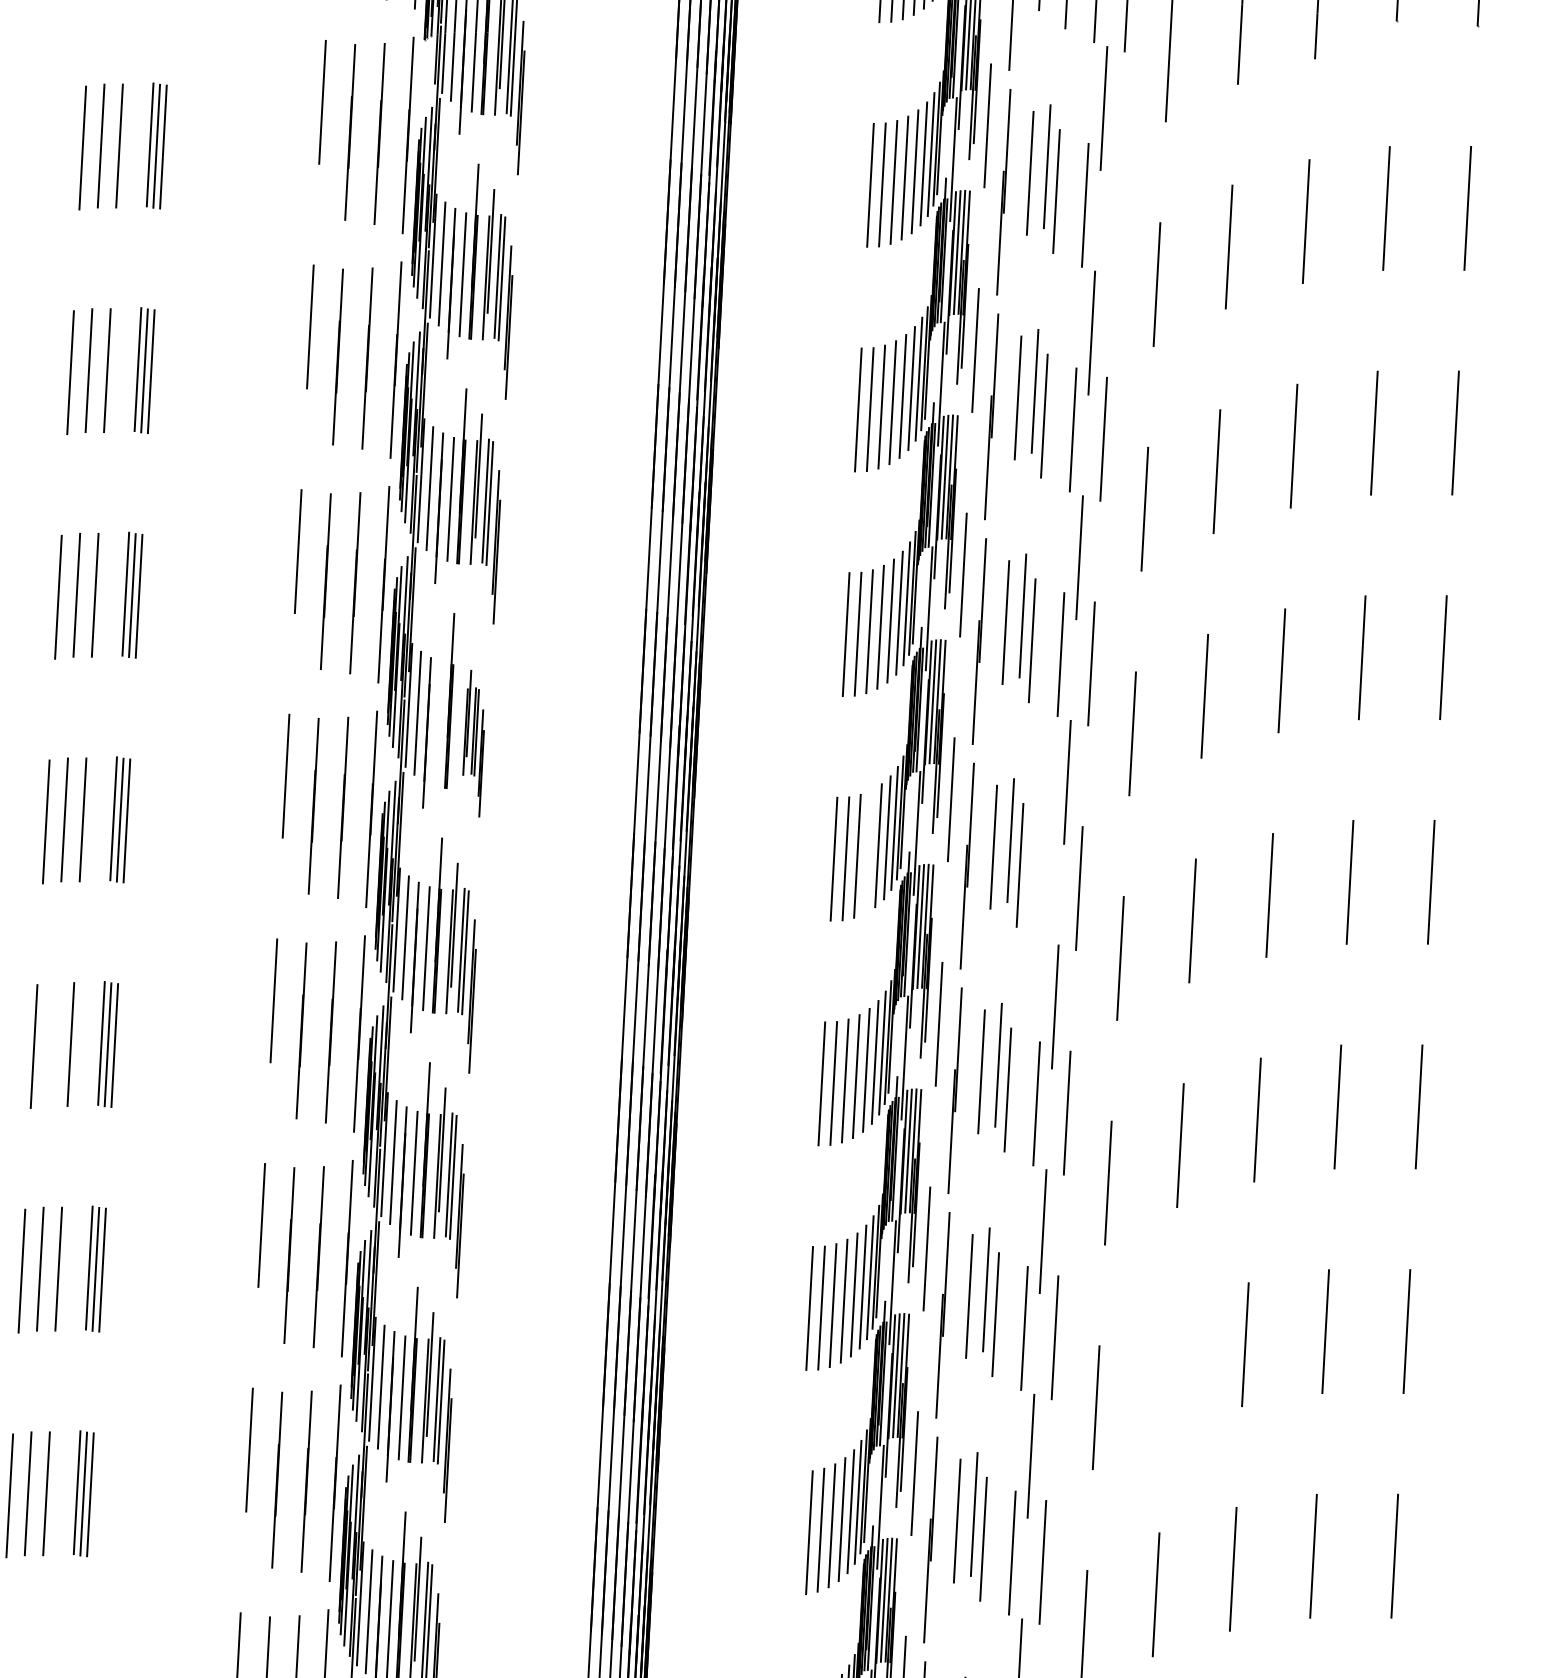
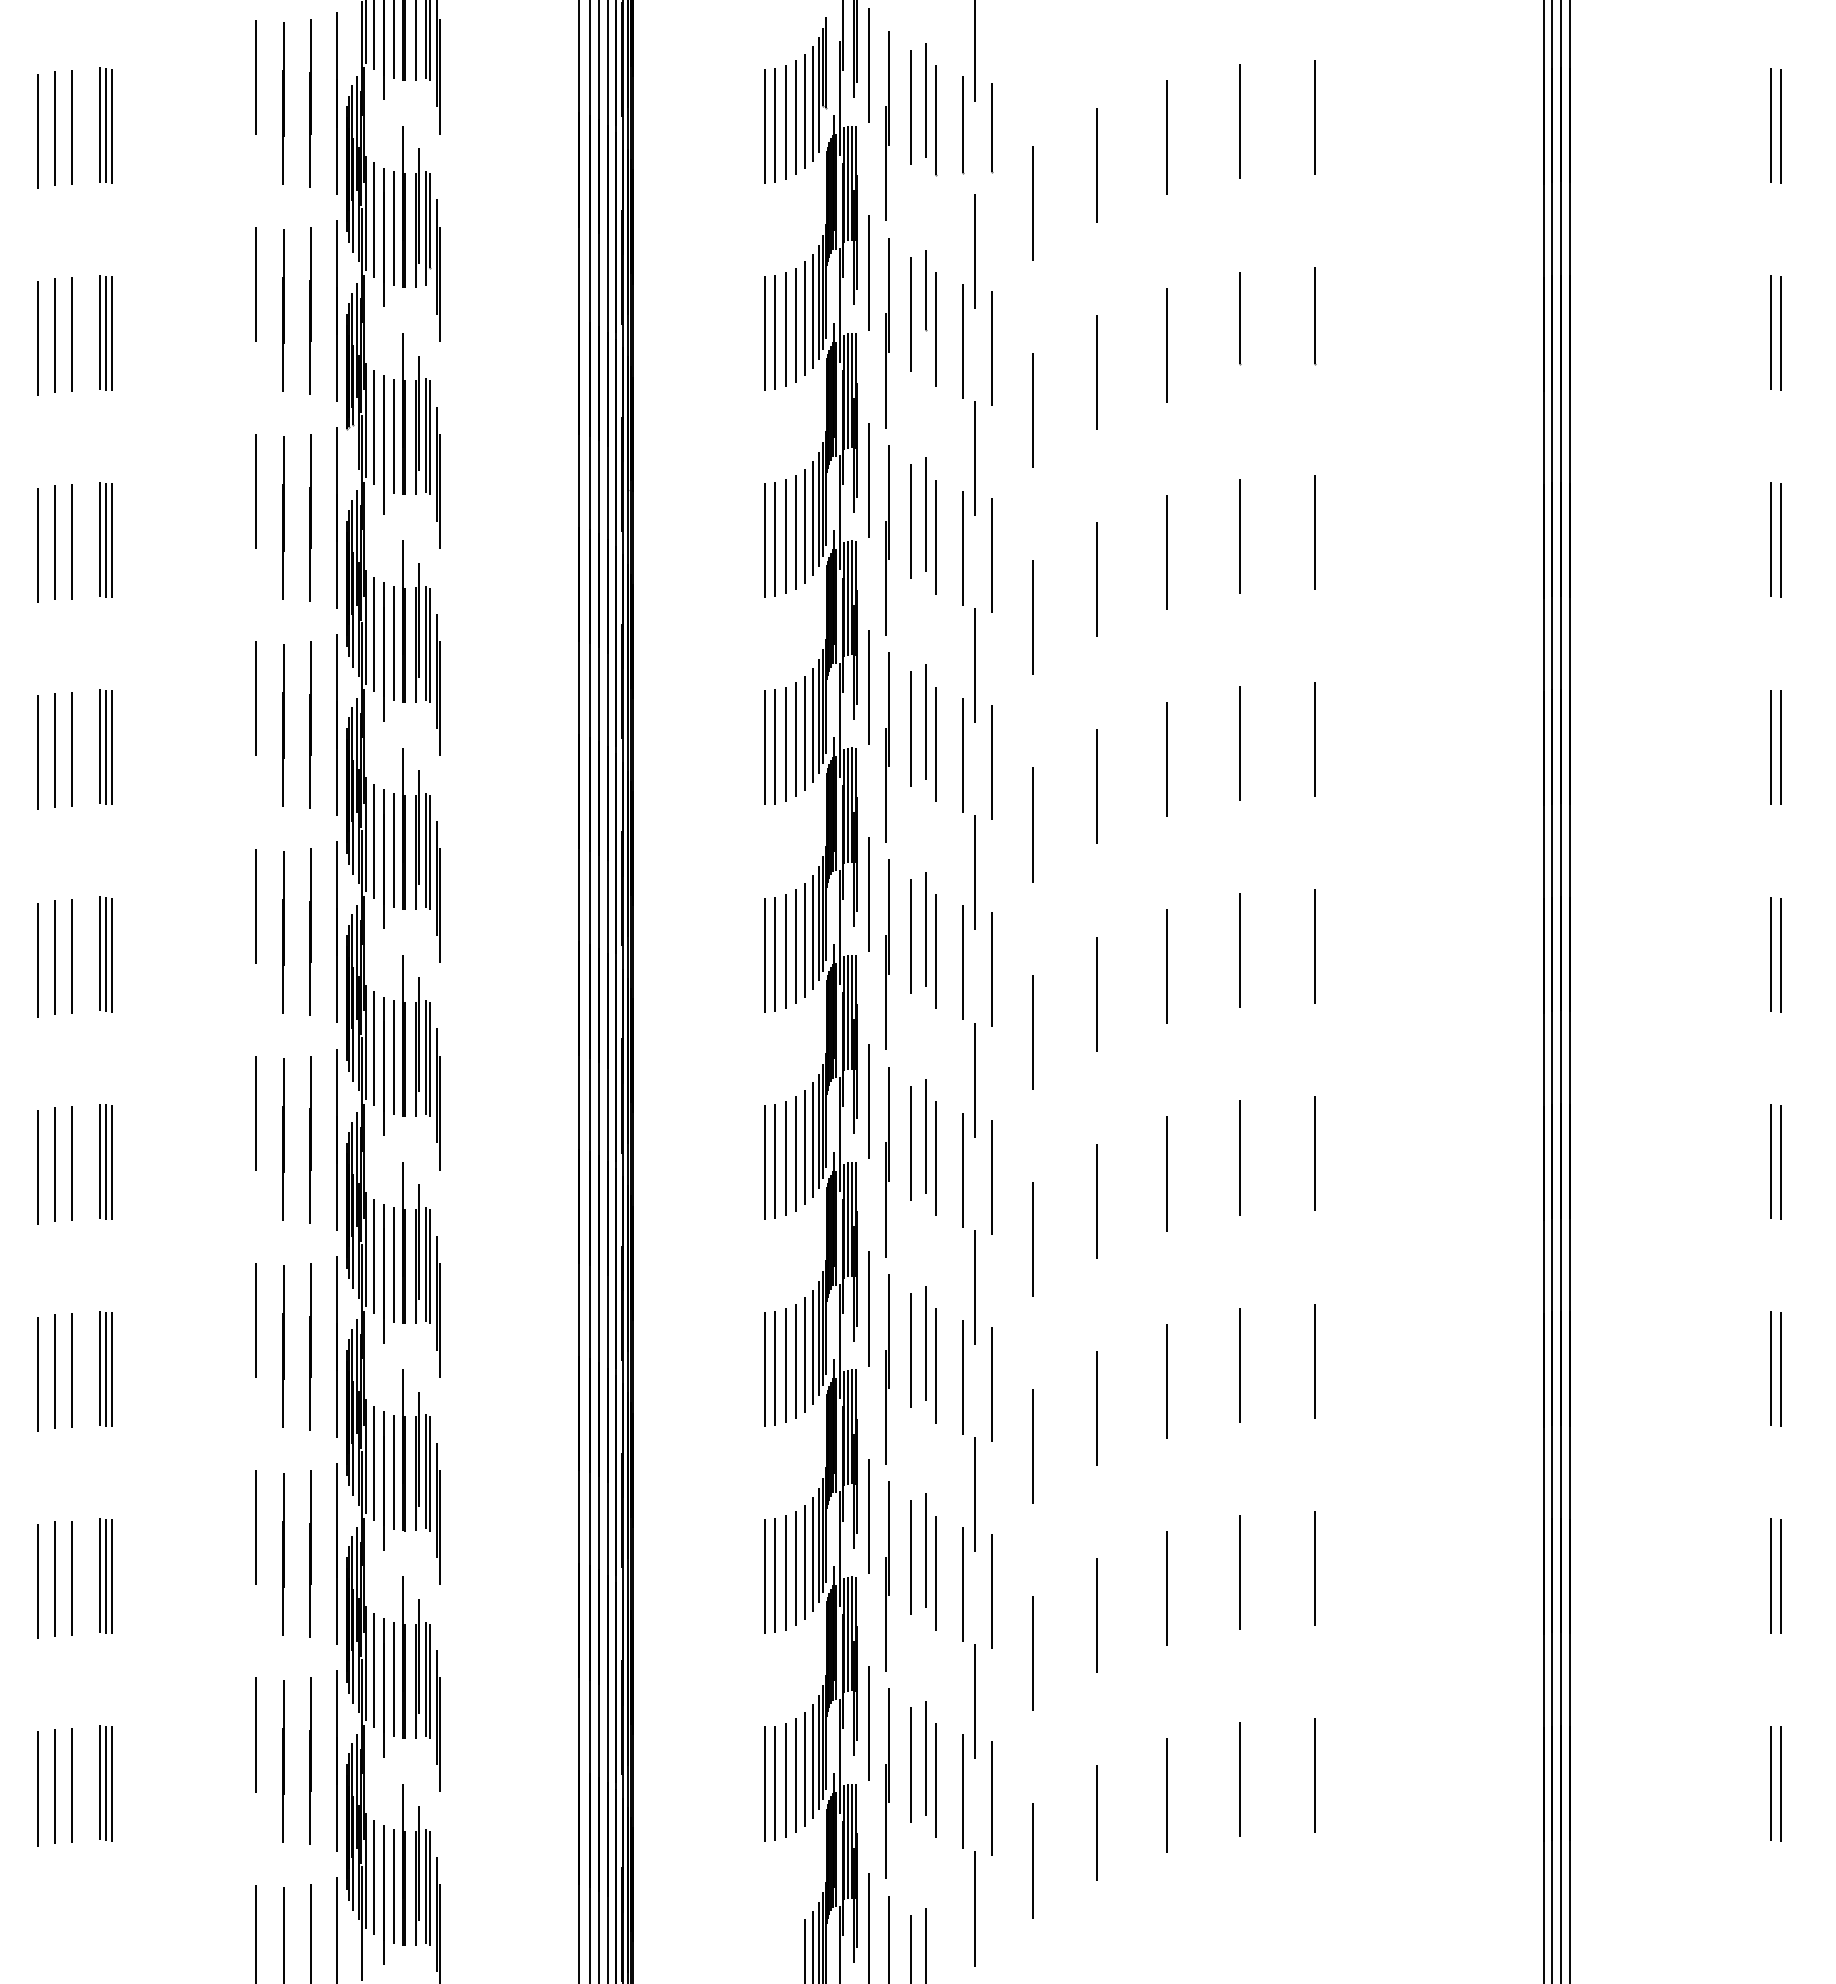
line: (1115, 214) -> (991, 555), added
line: (439, 723) -> (394, 1057), added
part: (473, 743) -> (427, 1073), size x1.43
line: (868, 851) -> (795, 1153), added
line: (1049, 878) -> (963, 1169), added
line: (52, 1044) -> (54, 1371), added
line: (1168, 1369) -> (1097, 1615), added
line: (797, 1532) -> (764, 1783), added

